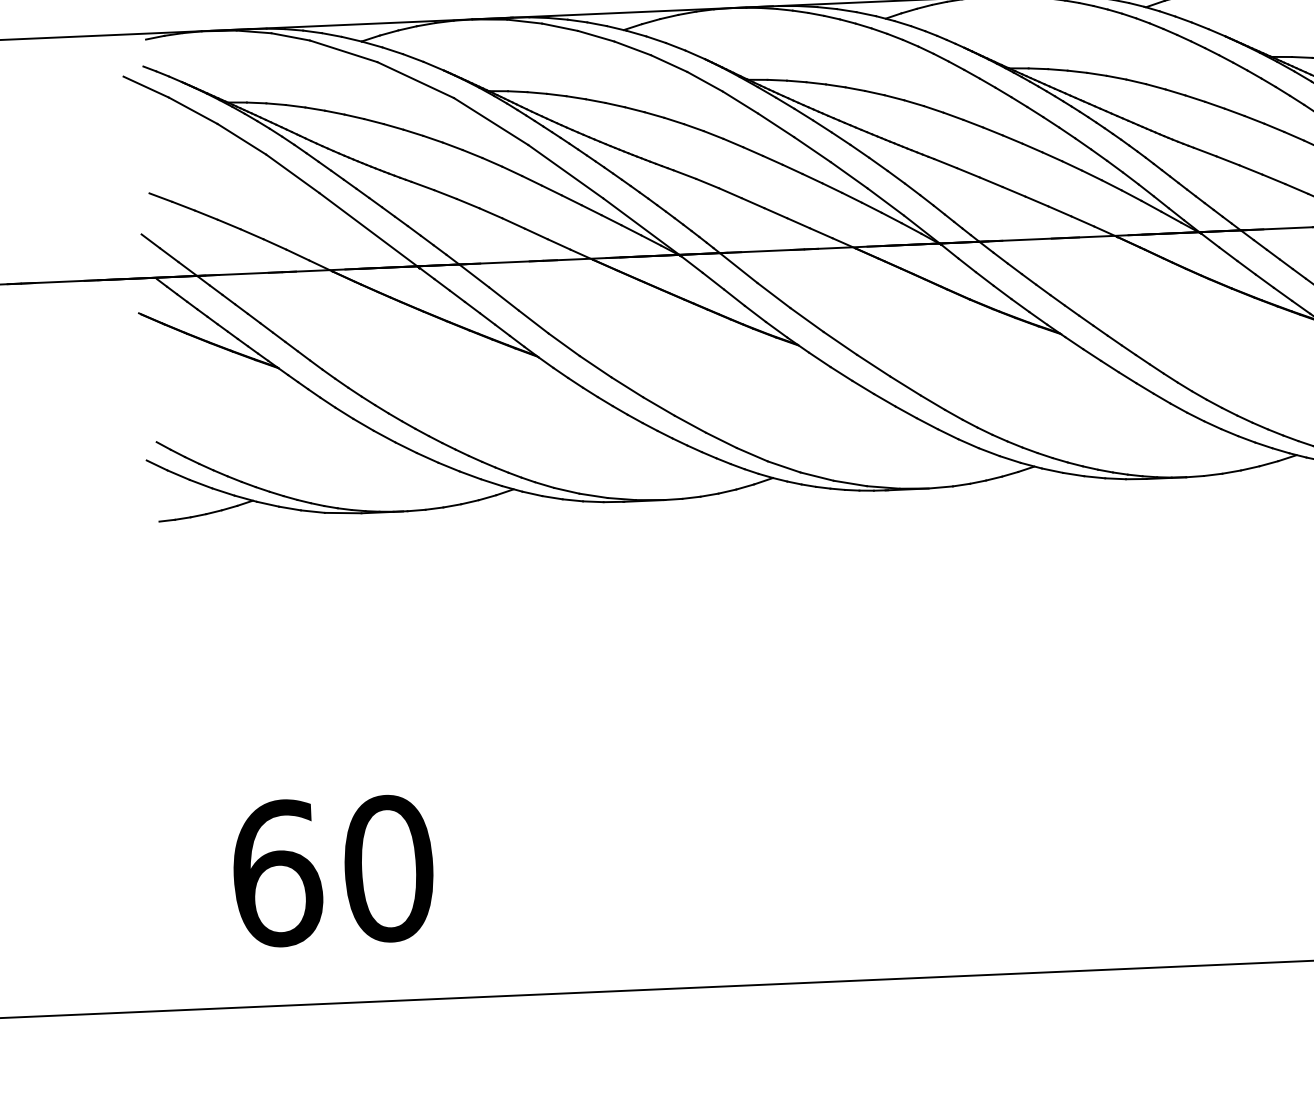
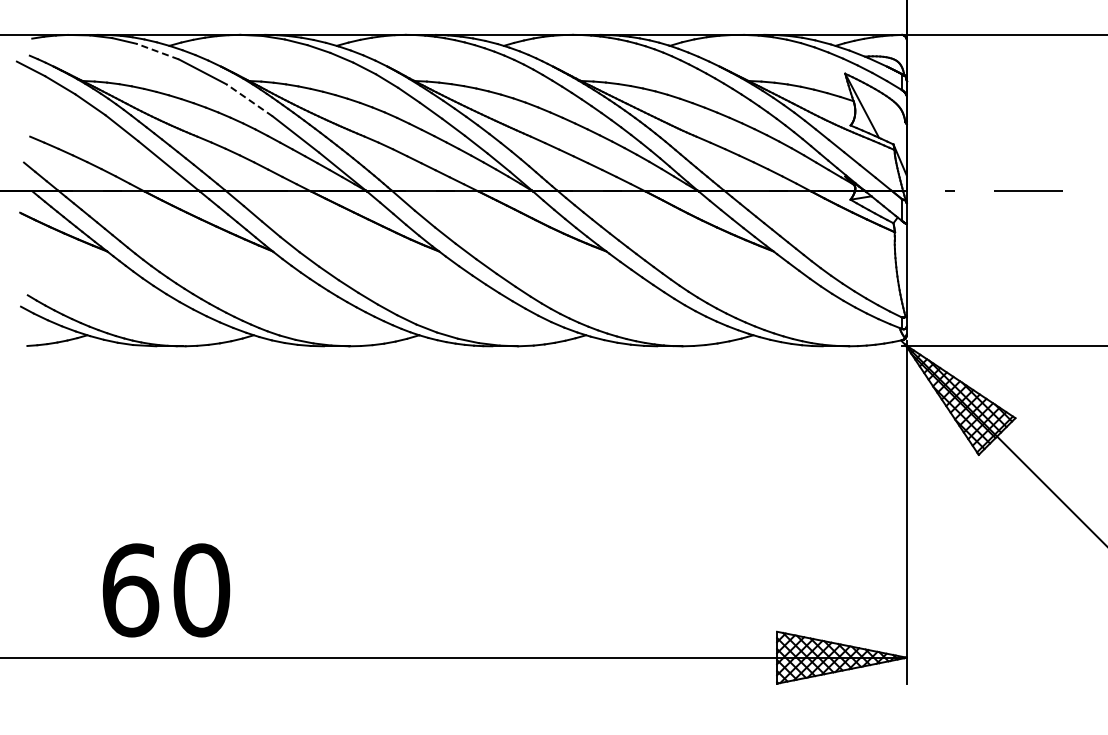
line: (343, 51) -> (157, 51), solid -> dashed
line: (490, 121) -> (249, 100), solid -> dashed
text: (333, 871) -> (166, 590), moved

